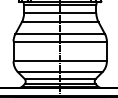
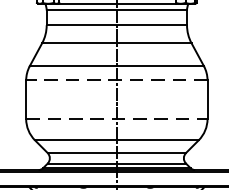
line: (60, 41) -> (117, 80), solid -> dashed
line: (60, 61) -> (117, 119), solid -> dashed

